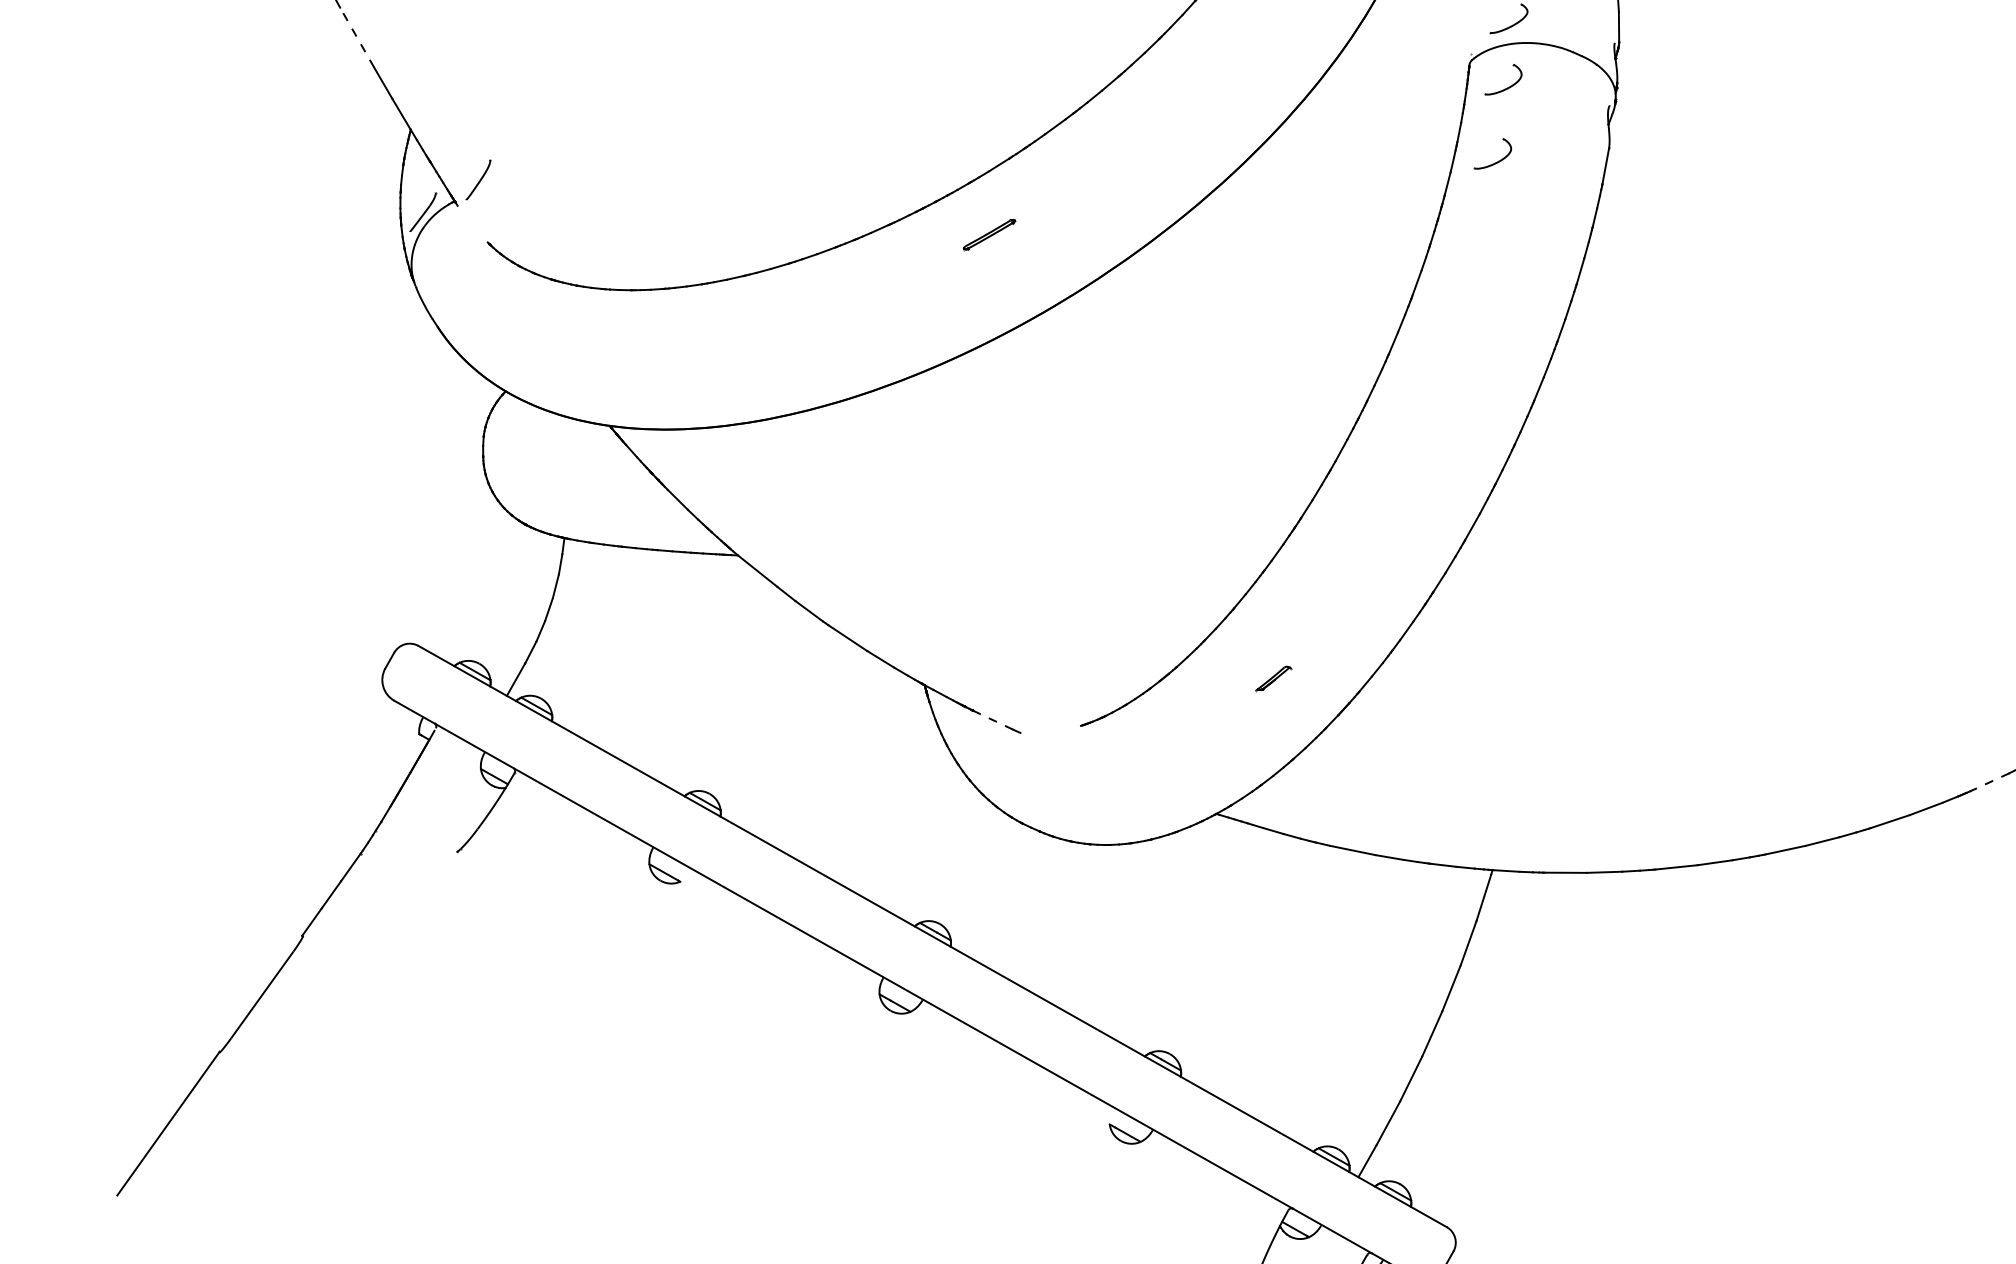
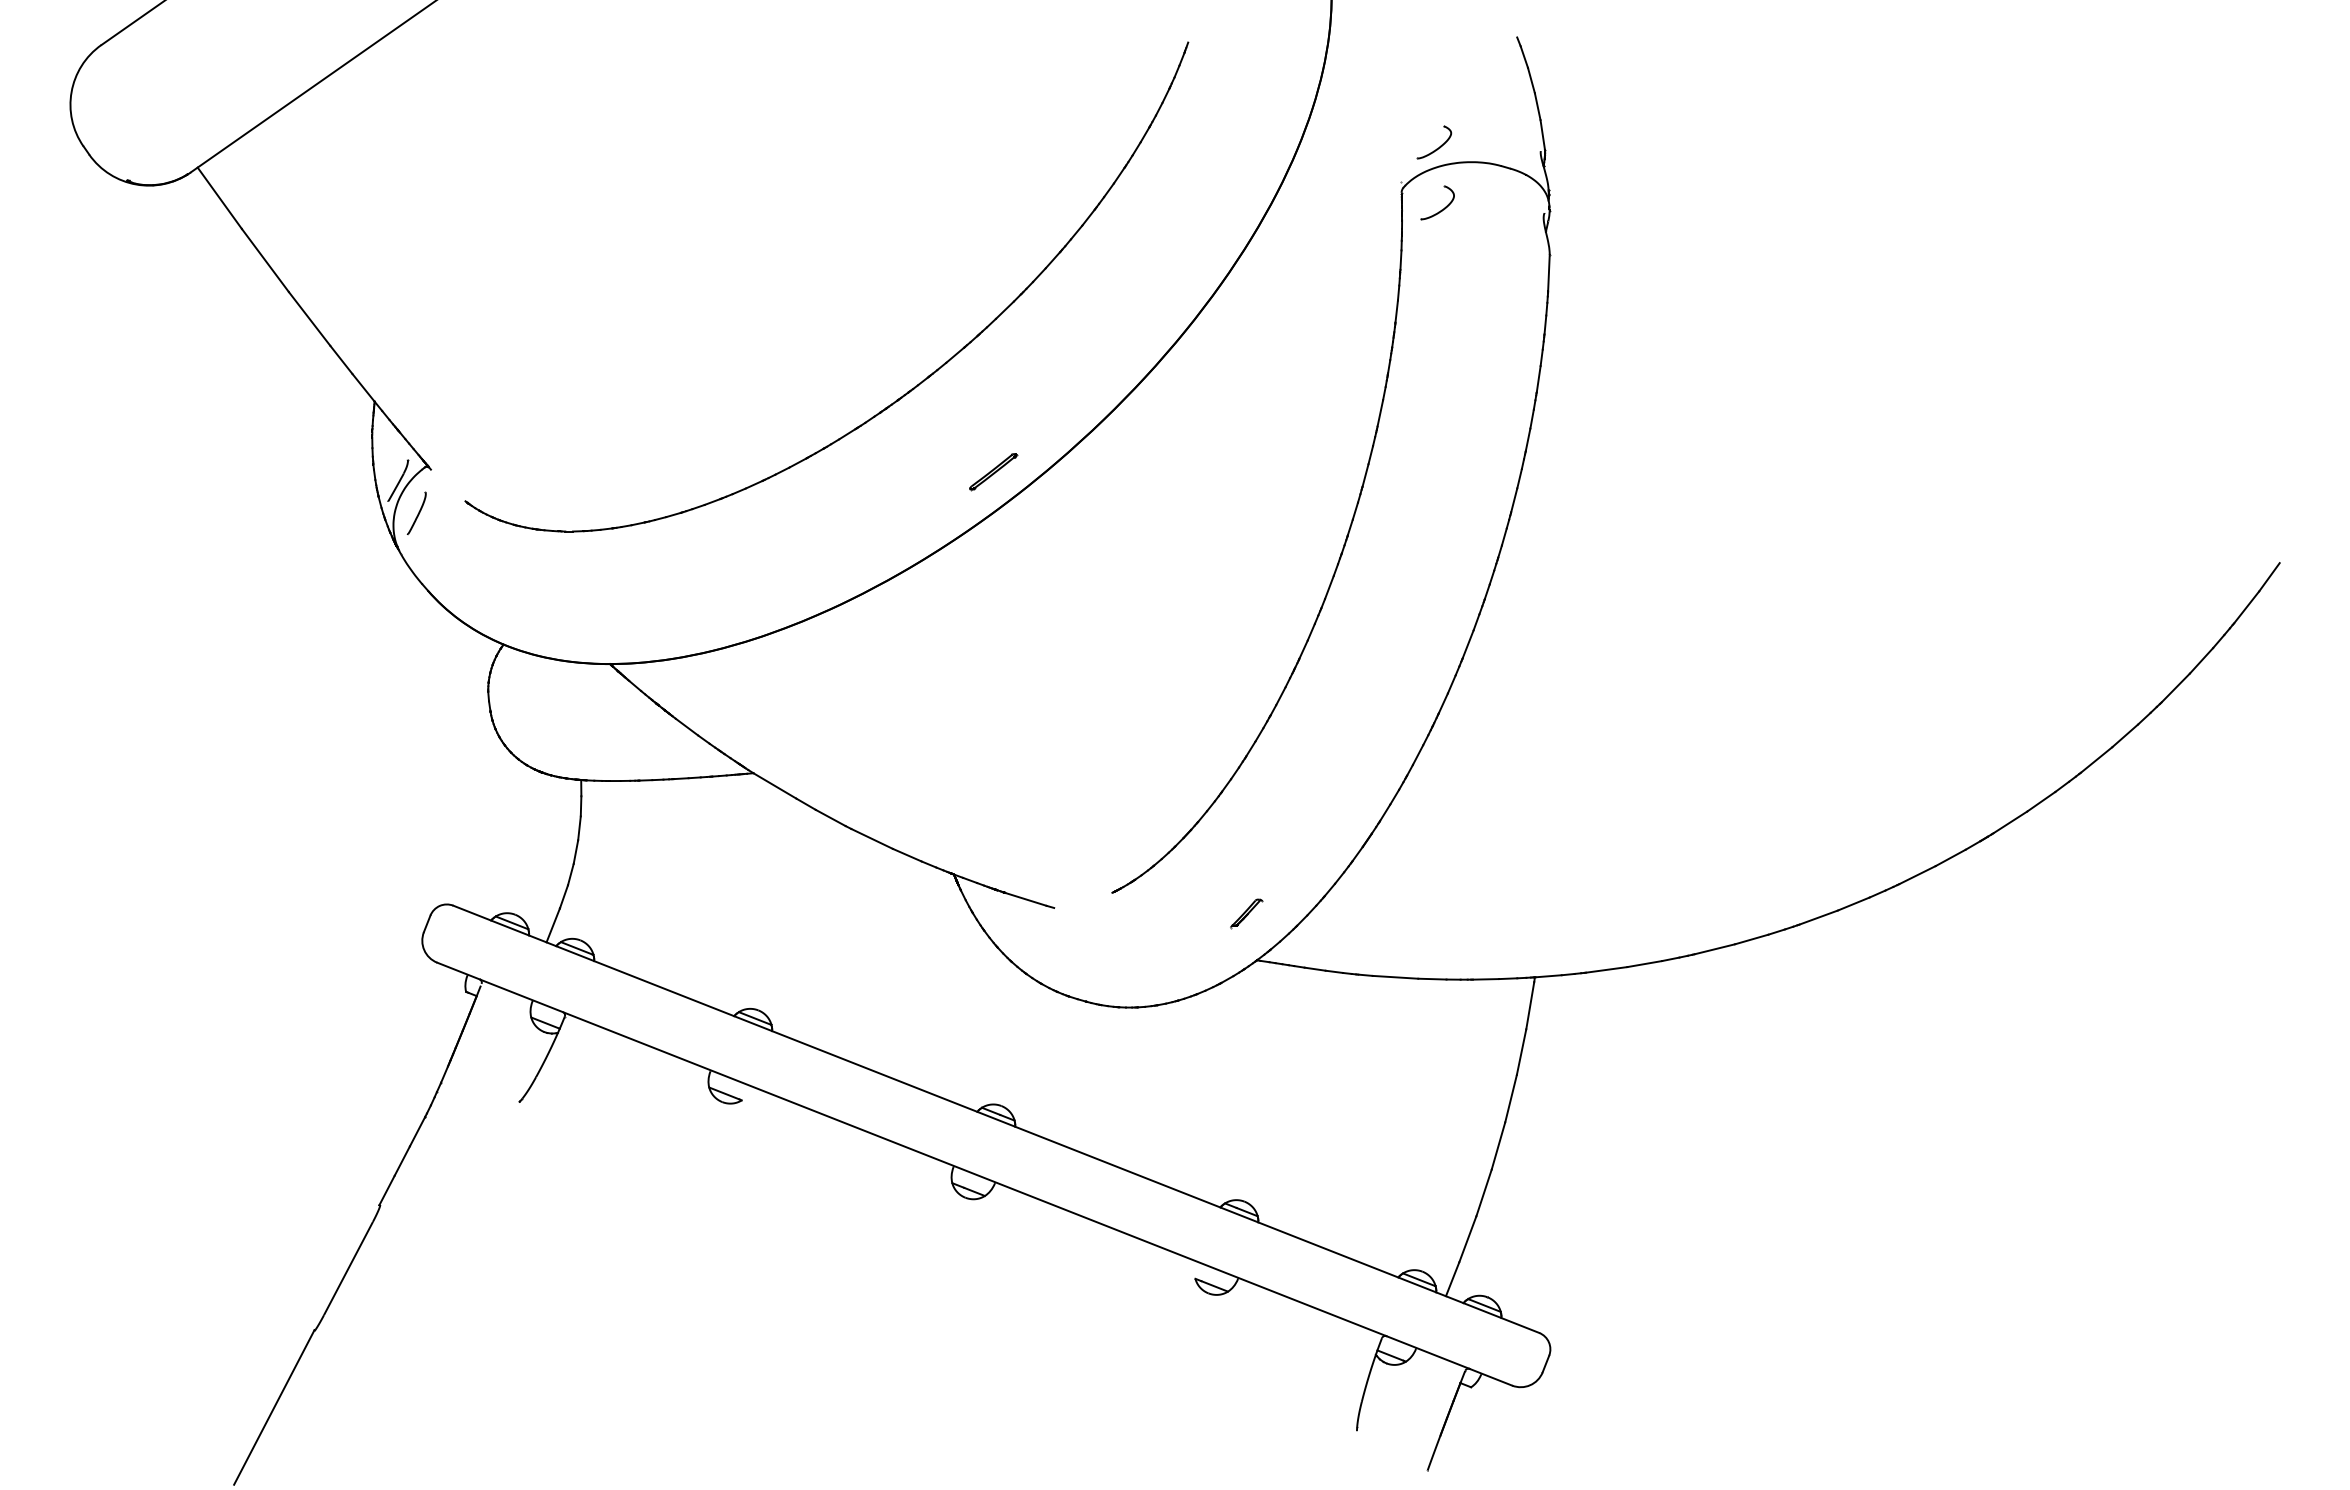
line: (357, 37) -> (309, 318), dashed -> solid
part: (1496, 161) -> (1441, 283), removed
part: (478, 179) -> (416, 513), moved
part: (989, 235) -> (993, 472), moved
part: (1273, 679) -> (1246, 913), moved
line: (992, 720) -> (1025, 899), dashed -> solid
line: (1989, 781) -> (2009, 822), dashed -> solid

